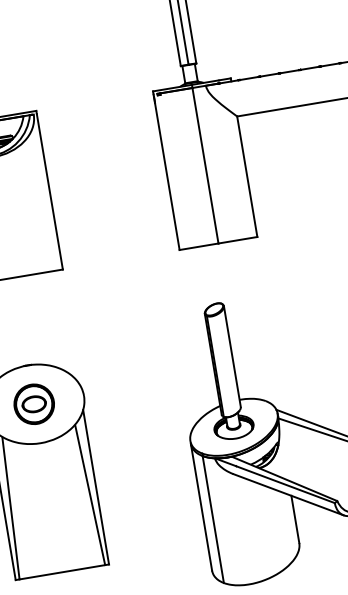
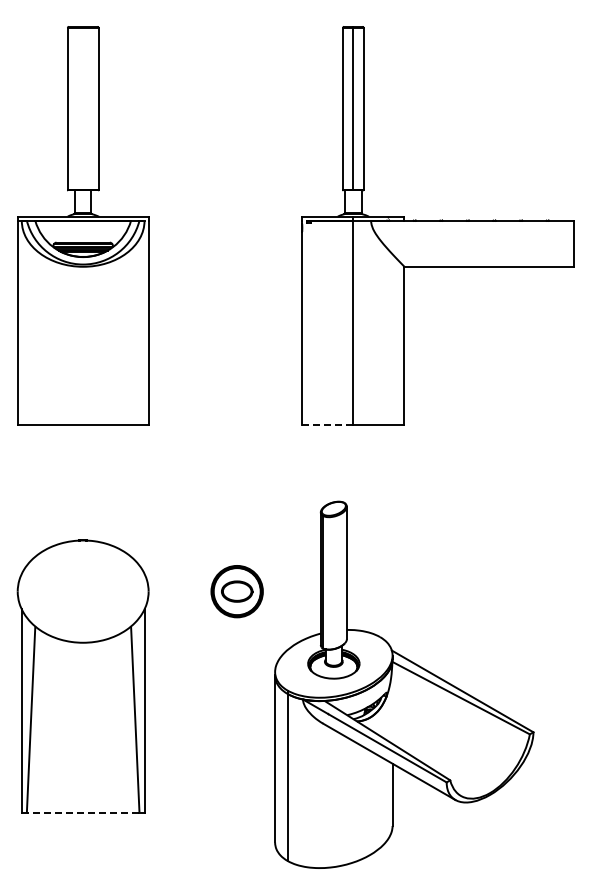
line: (198, 246) -> (327, 425), solid -> dashed
part: (33, 404) -> (236, 591), moved
line: (61, 572) -> (82, 812), solid -> dashed

